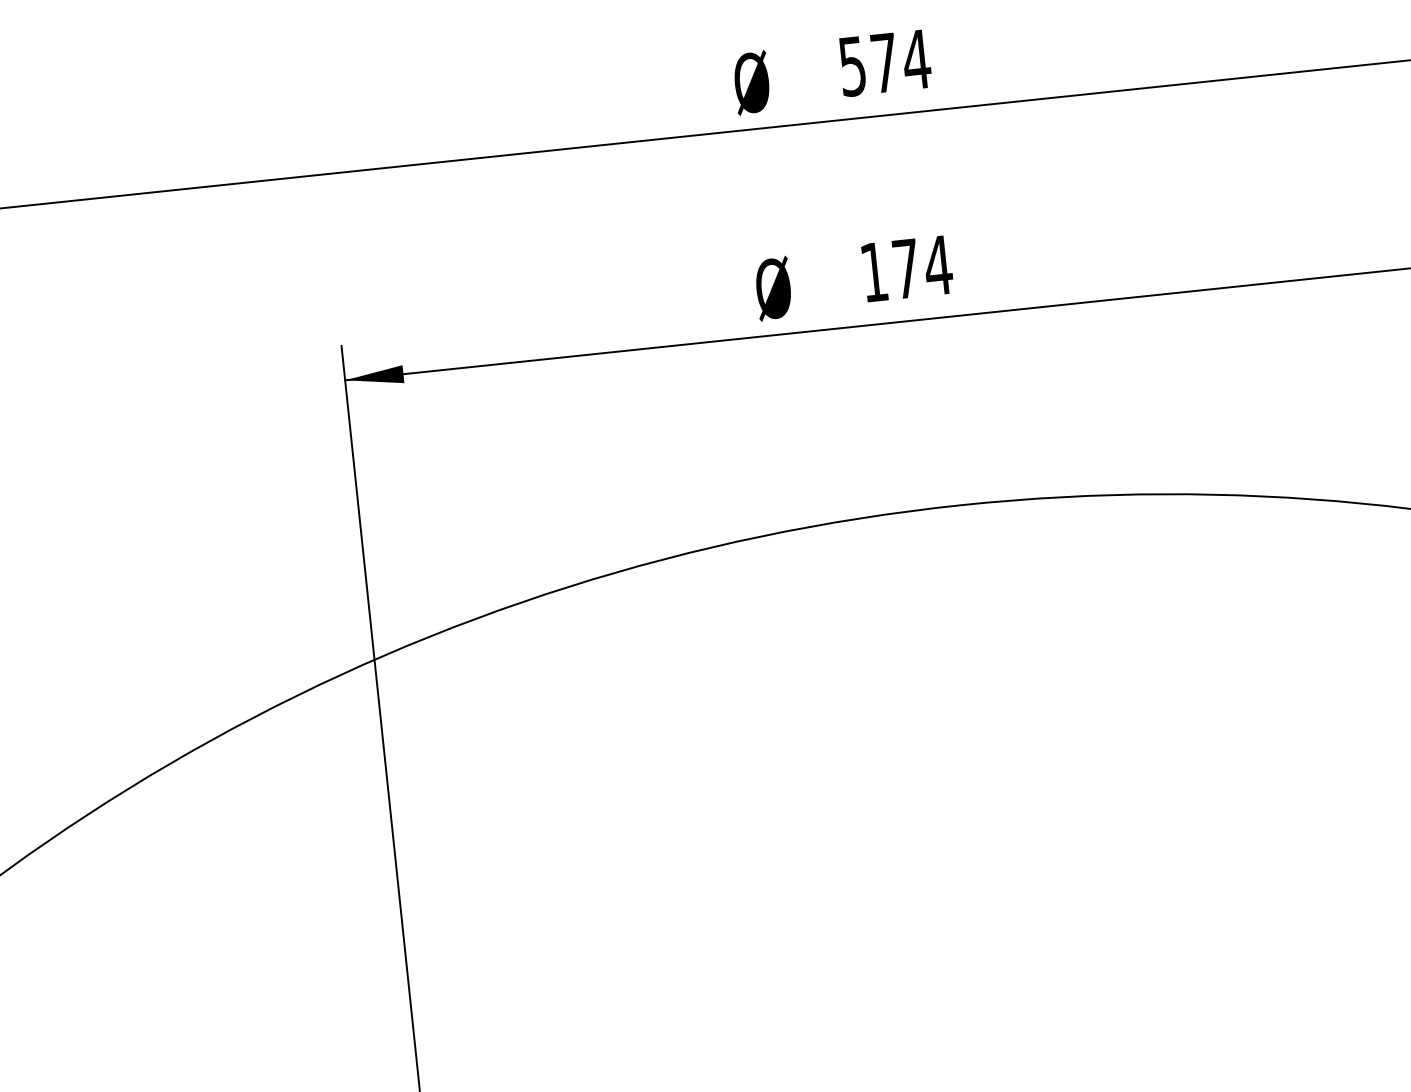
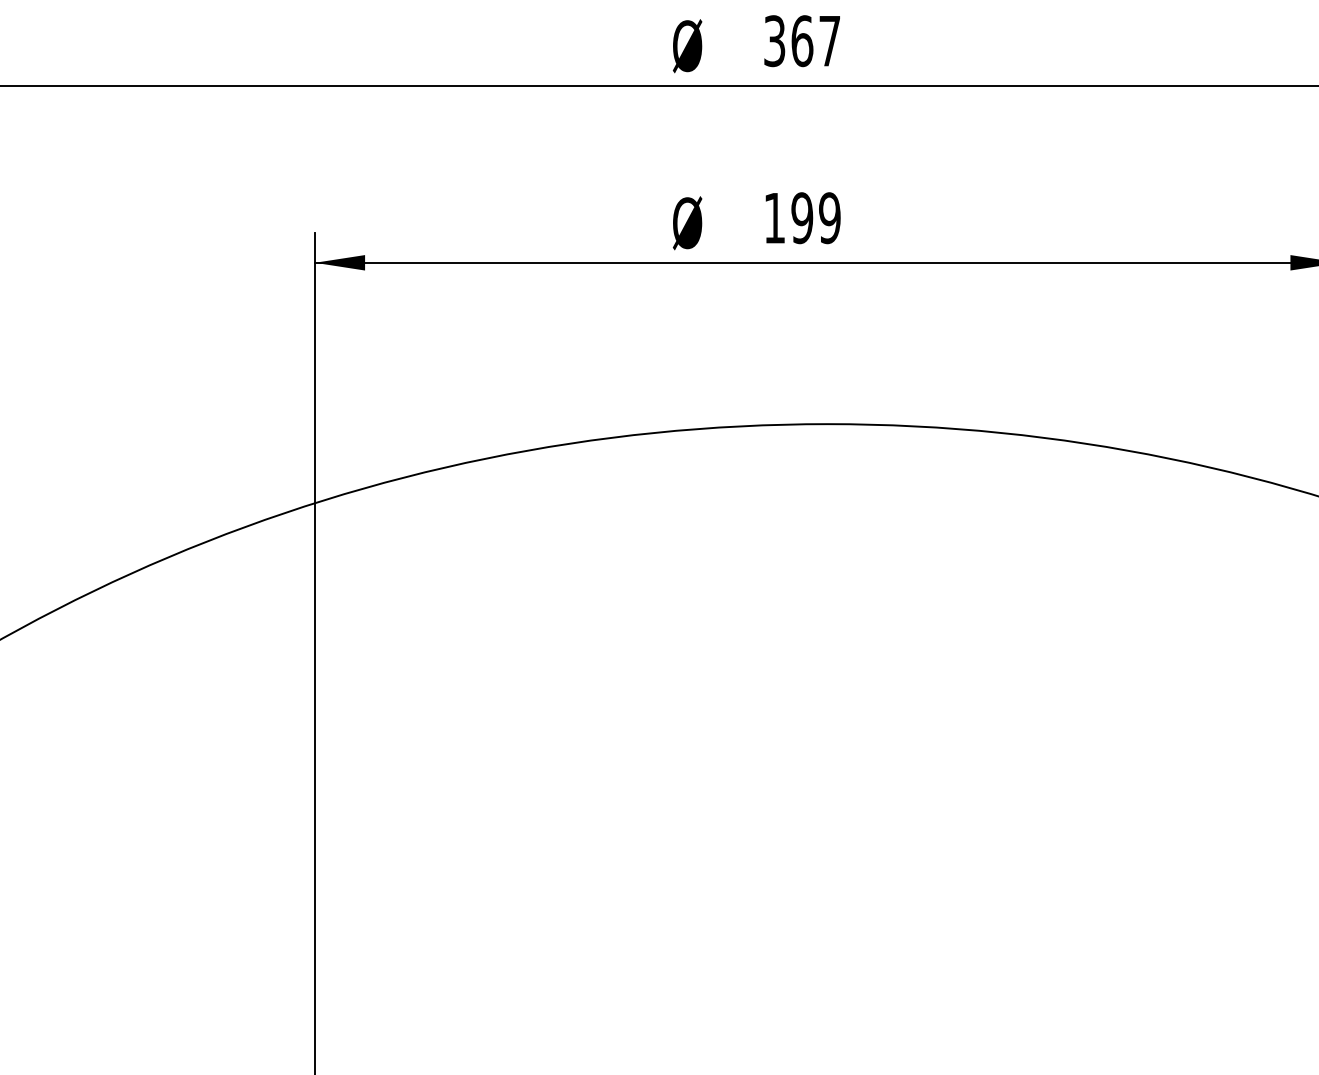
text: (884, 63) -> (802, 41), 574 -> 367
text: (922, 267) -> (816, 218), 174 -> 199

